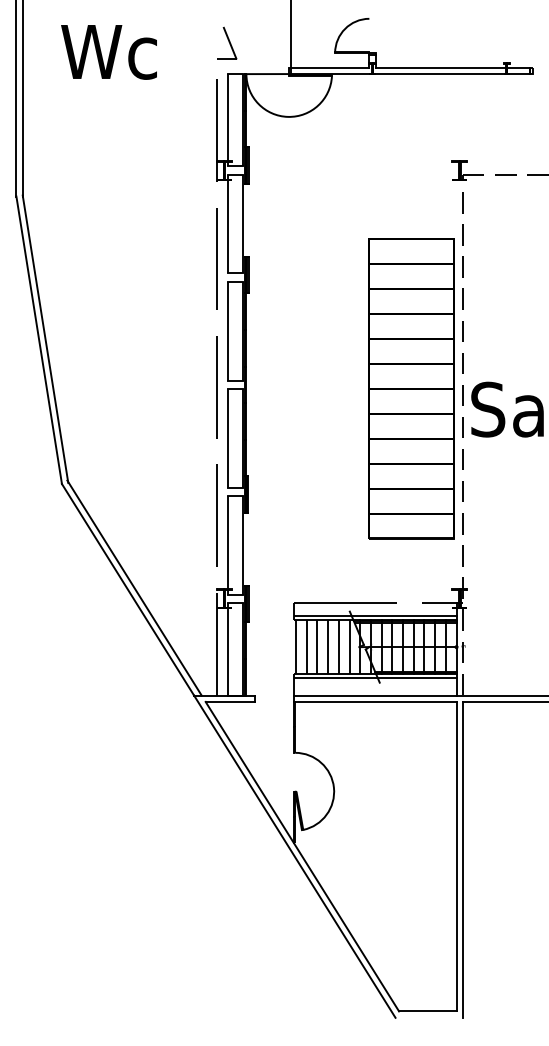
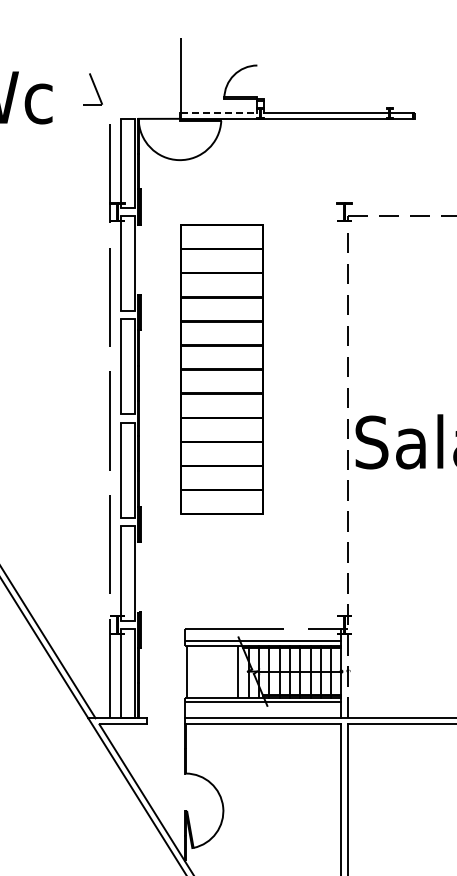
part: (227, 42) -> (93, 88), moved
line: (330, 67) -> (219, 112), solid -> dashed
part: (411, 388) -> (221, 369), moved
line: (306, 647) -> (196, 671), removed
line: (317, 647) -> (207, 671), removed
line: (328, 647) -> (217, 671), removed
line: (338, 647) -> (227, 671), removed

